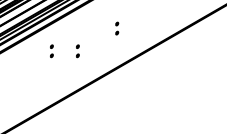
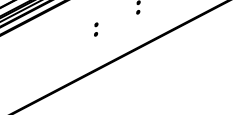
part: (51, 51) -> (68, 28), removed

